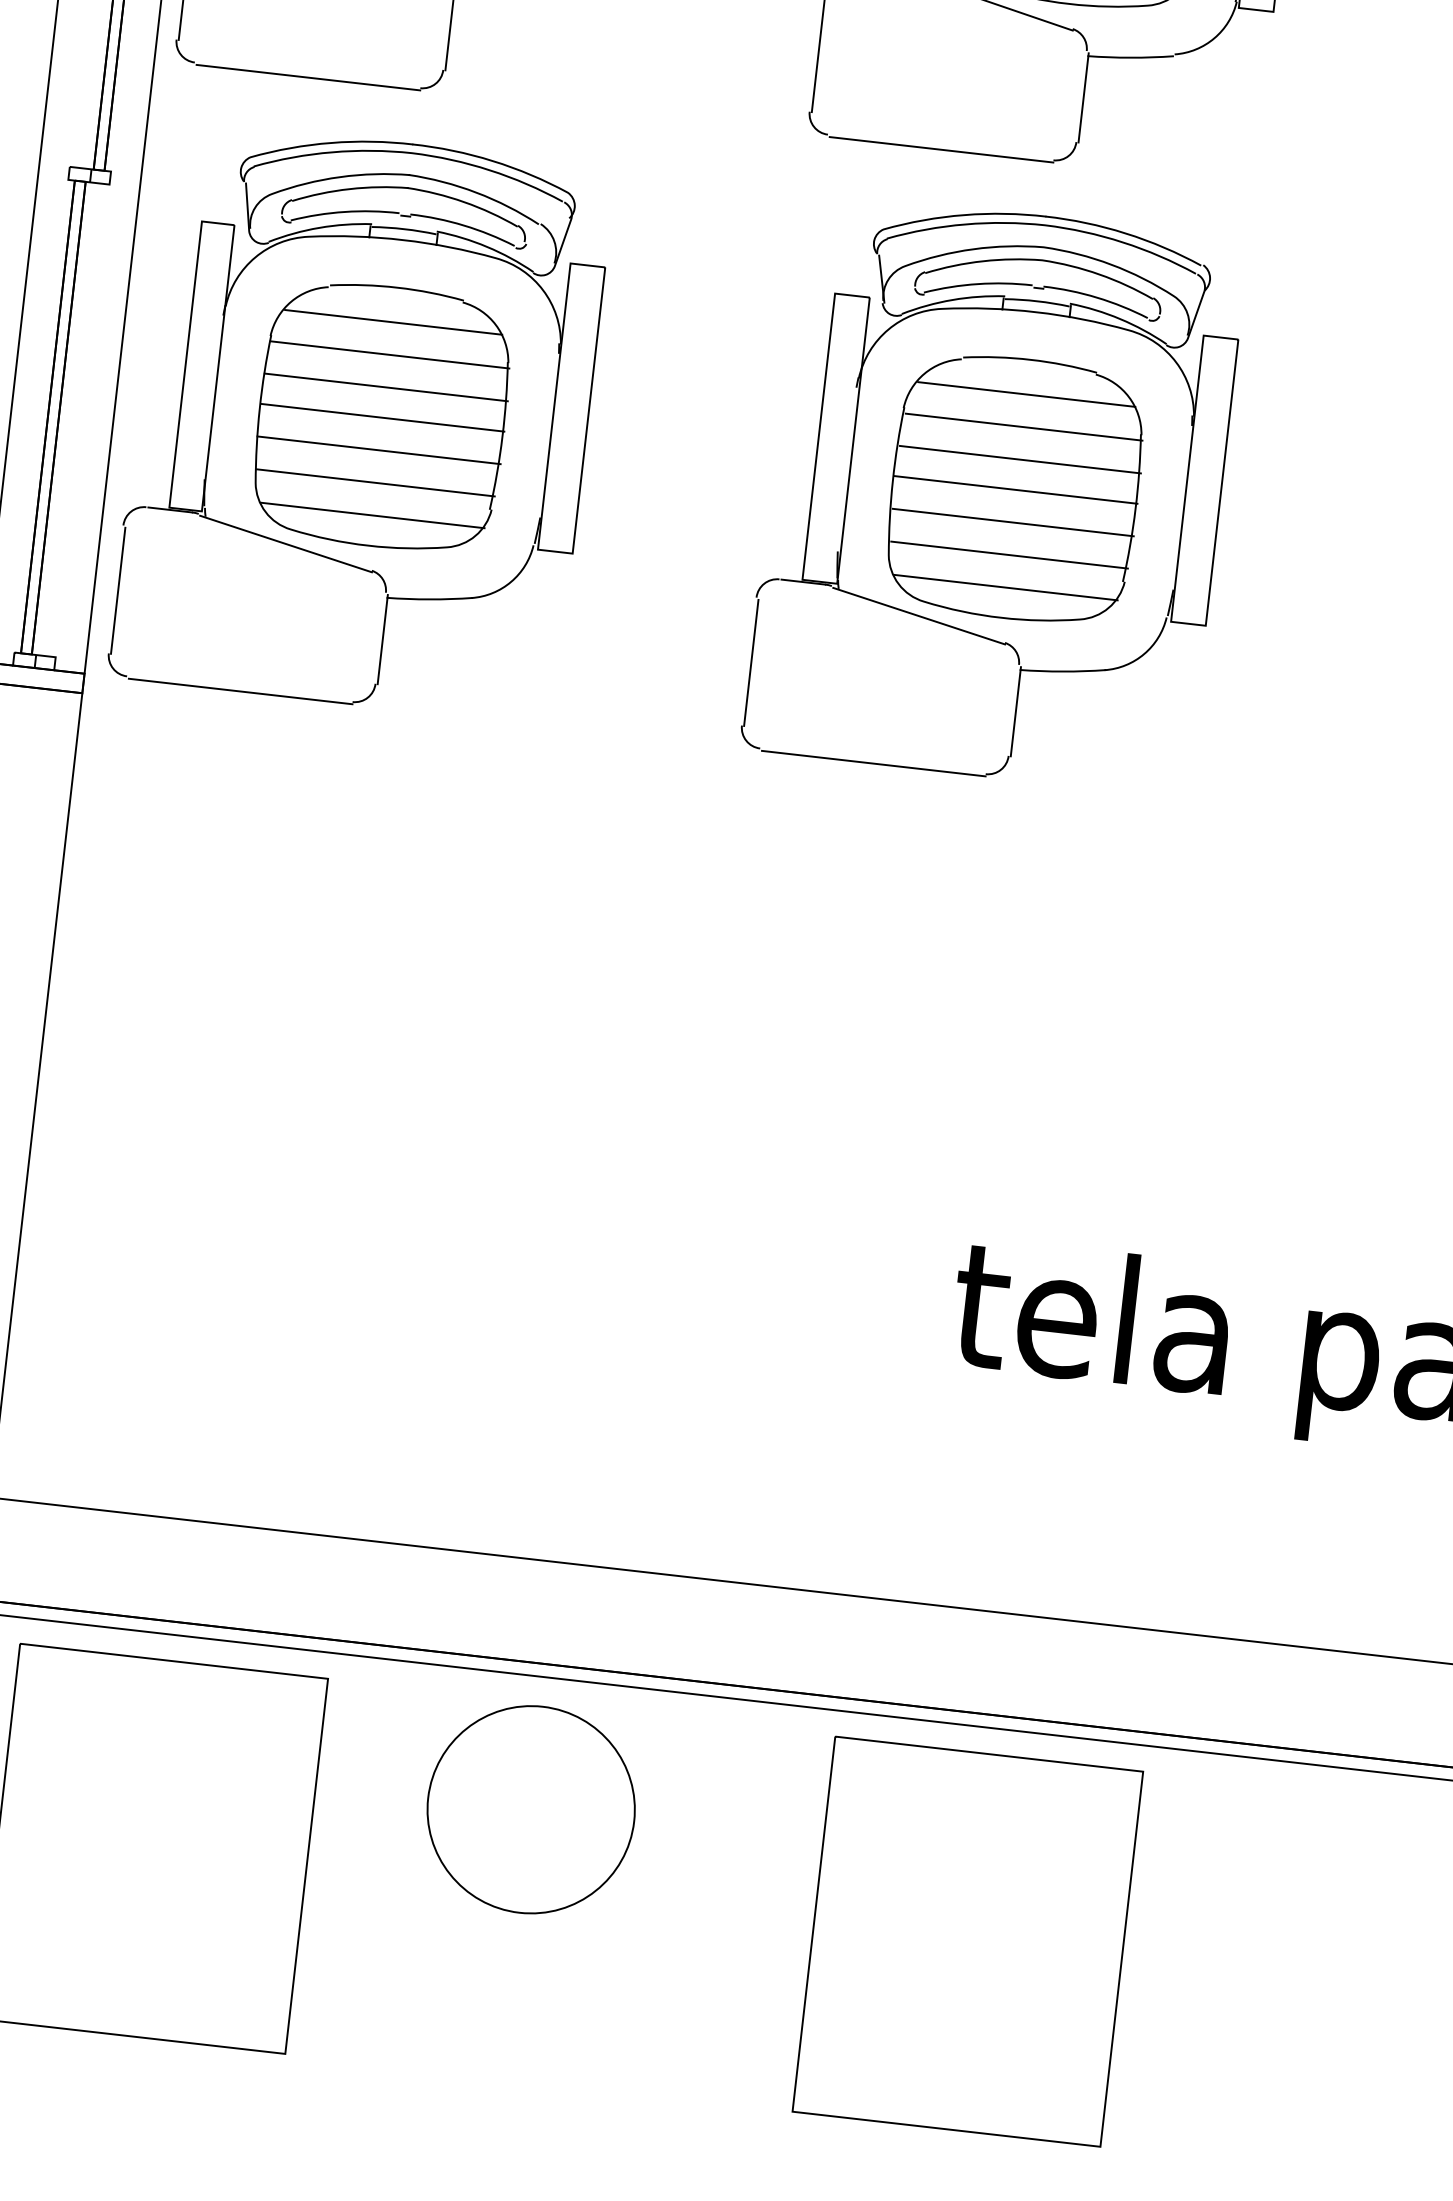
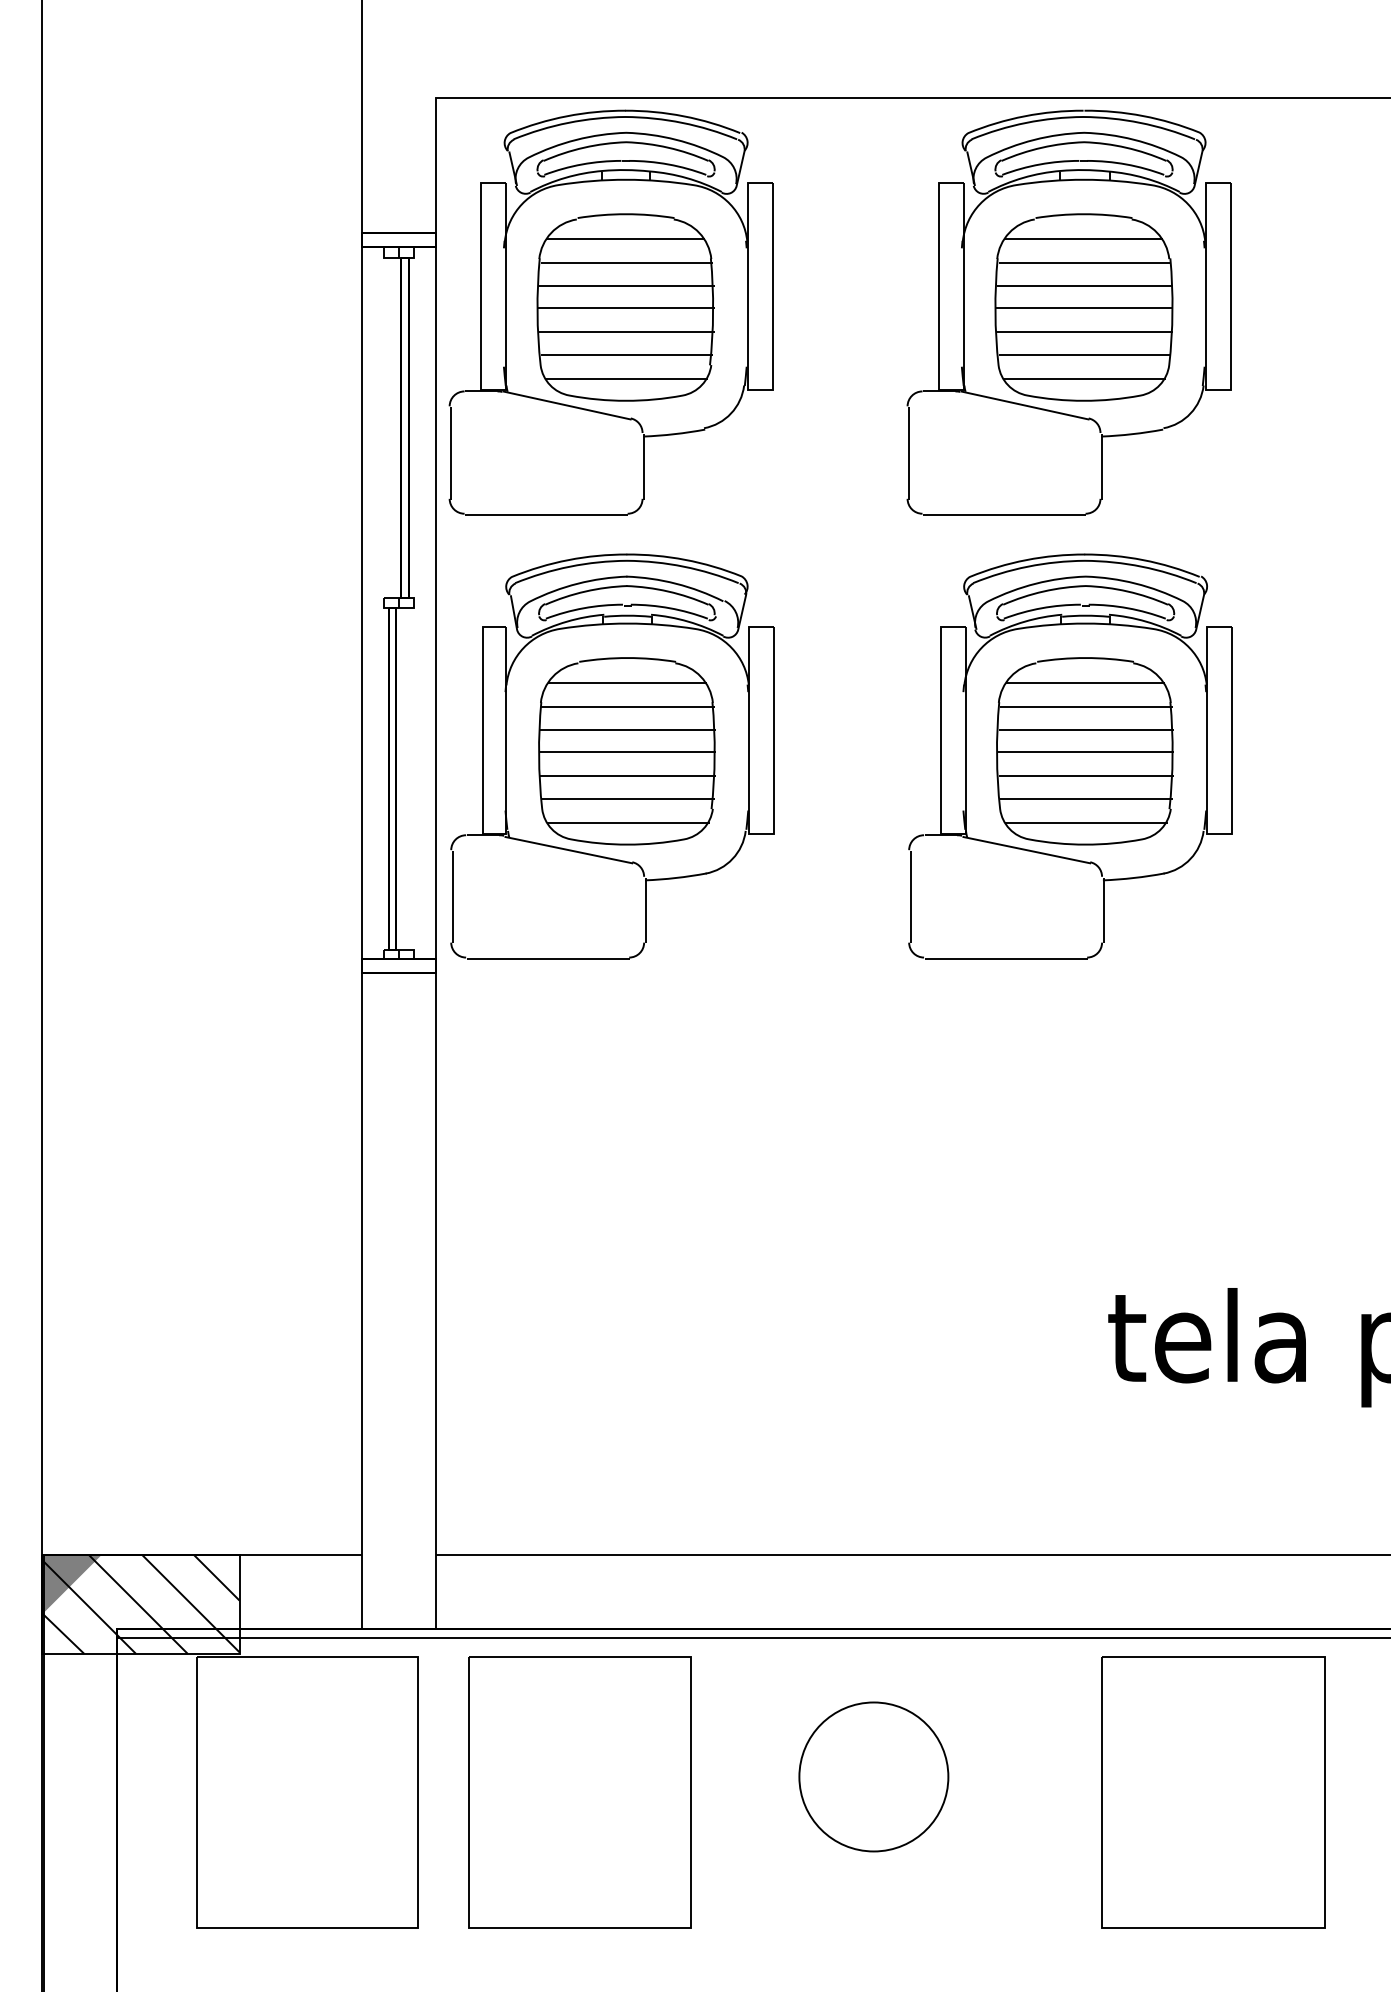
circle: (530, 1809) -> (873, 1776), moved
part: (968, 1941) -> (1213, 1792), moved

